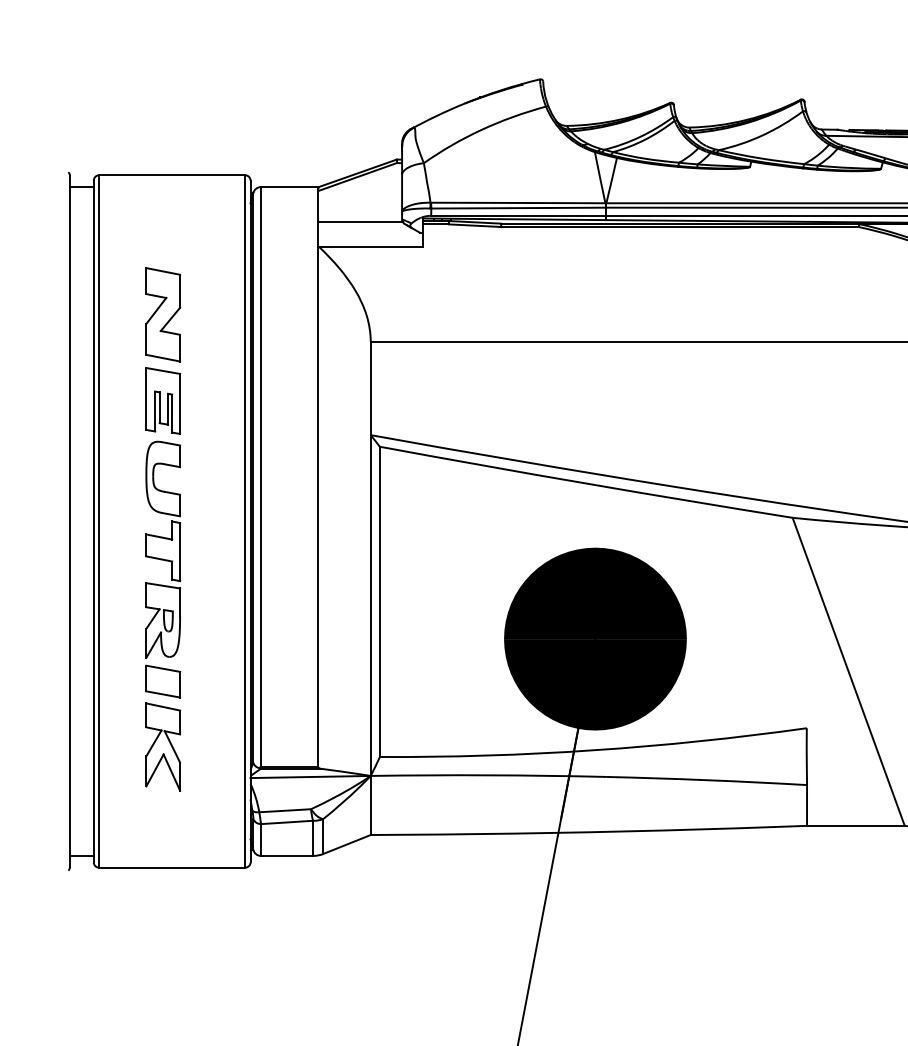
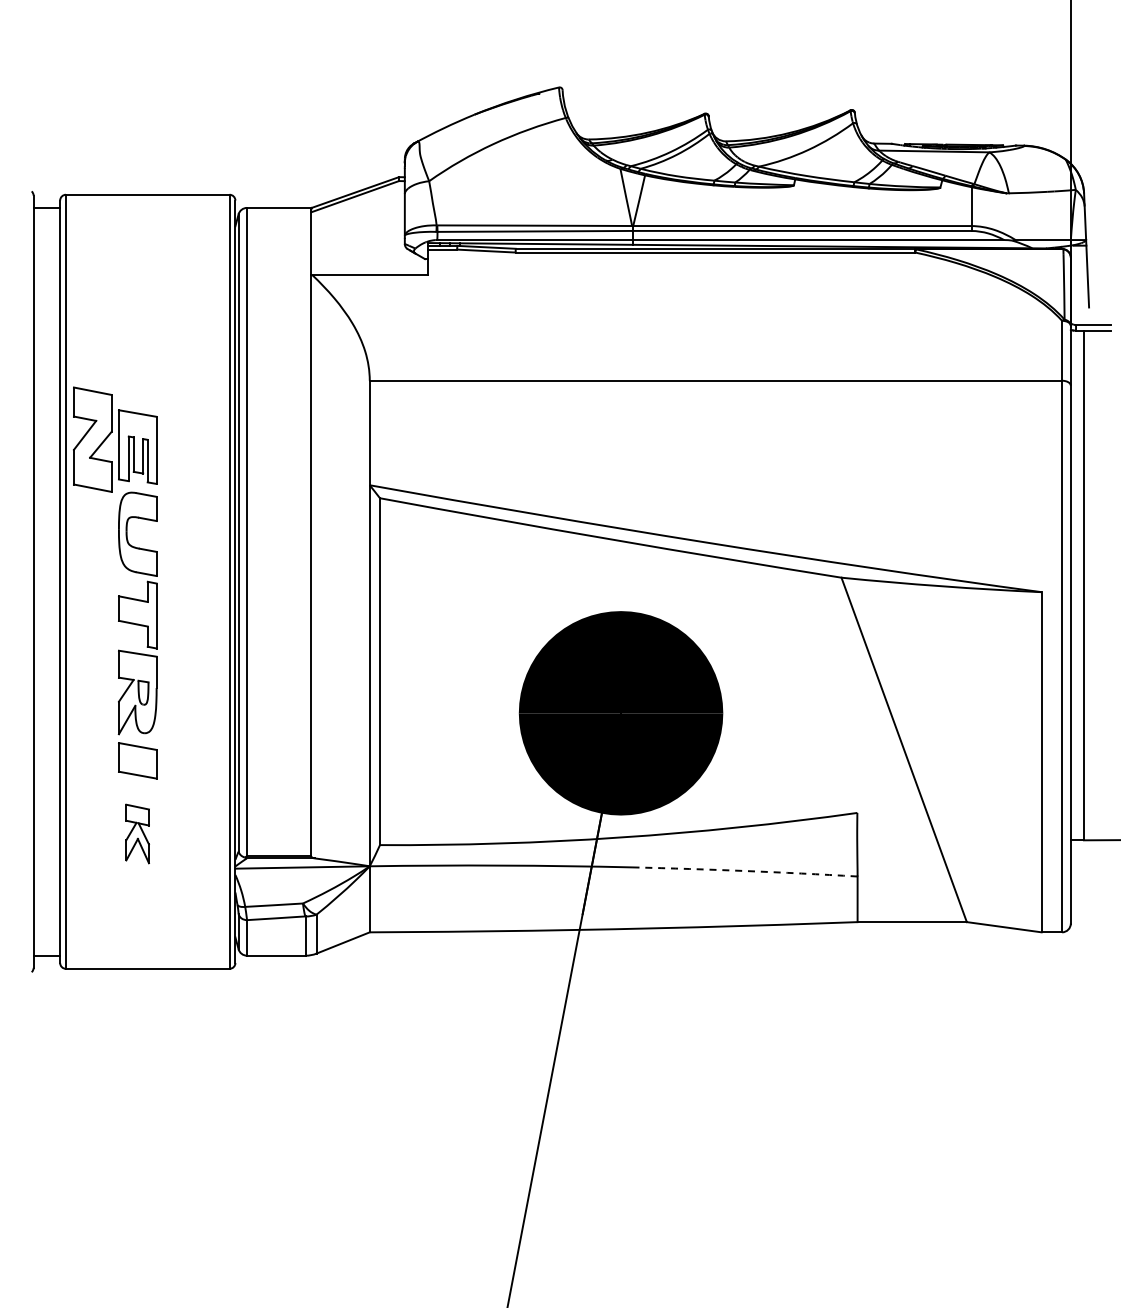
line: (360, 221) -> (358, 246), removed
part: (162, 314) -> (92, 439), moved
part: (162, 746) -> (137, 833), size x0.6
arc: (706, 780) -> (745, 871), solid -> dashed

